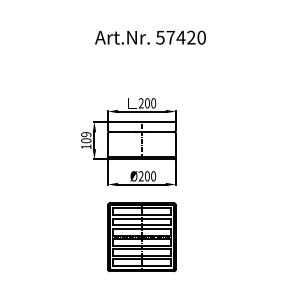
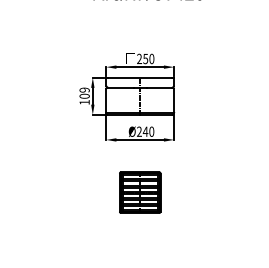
text: (146, 103) -> (144, 59), 200 -> 250
text: (147, 176) -> (145, 131), Ø200 -> Ø240
part: (141, 237) -> (139, 192), size x0.6

